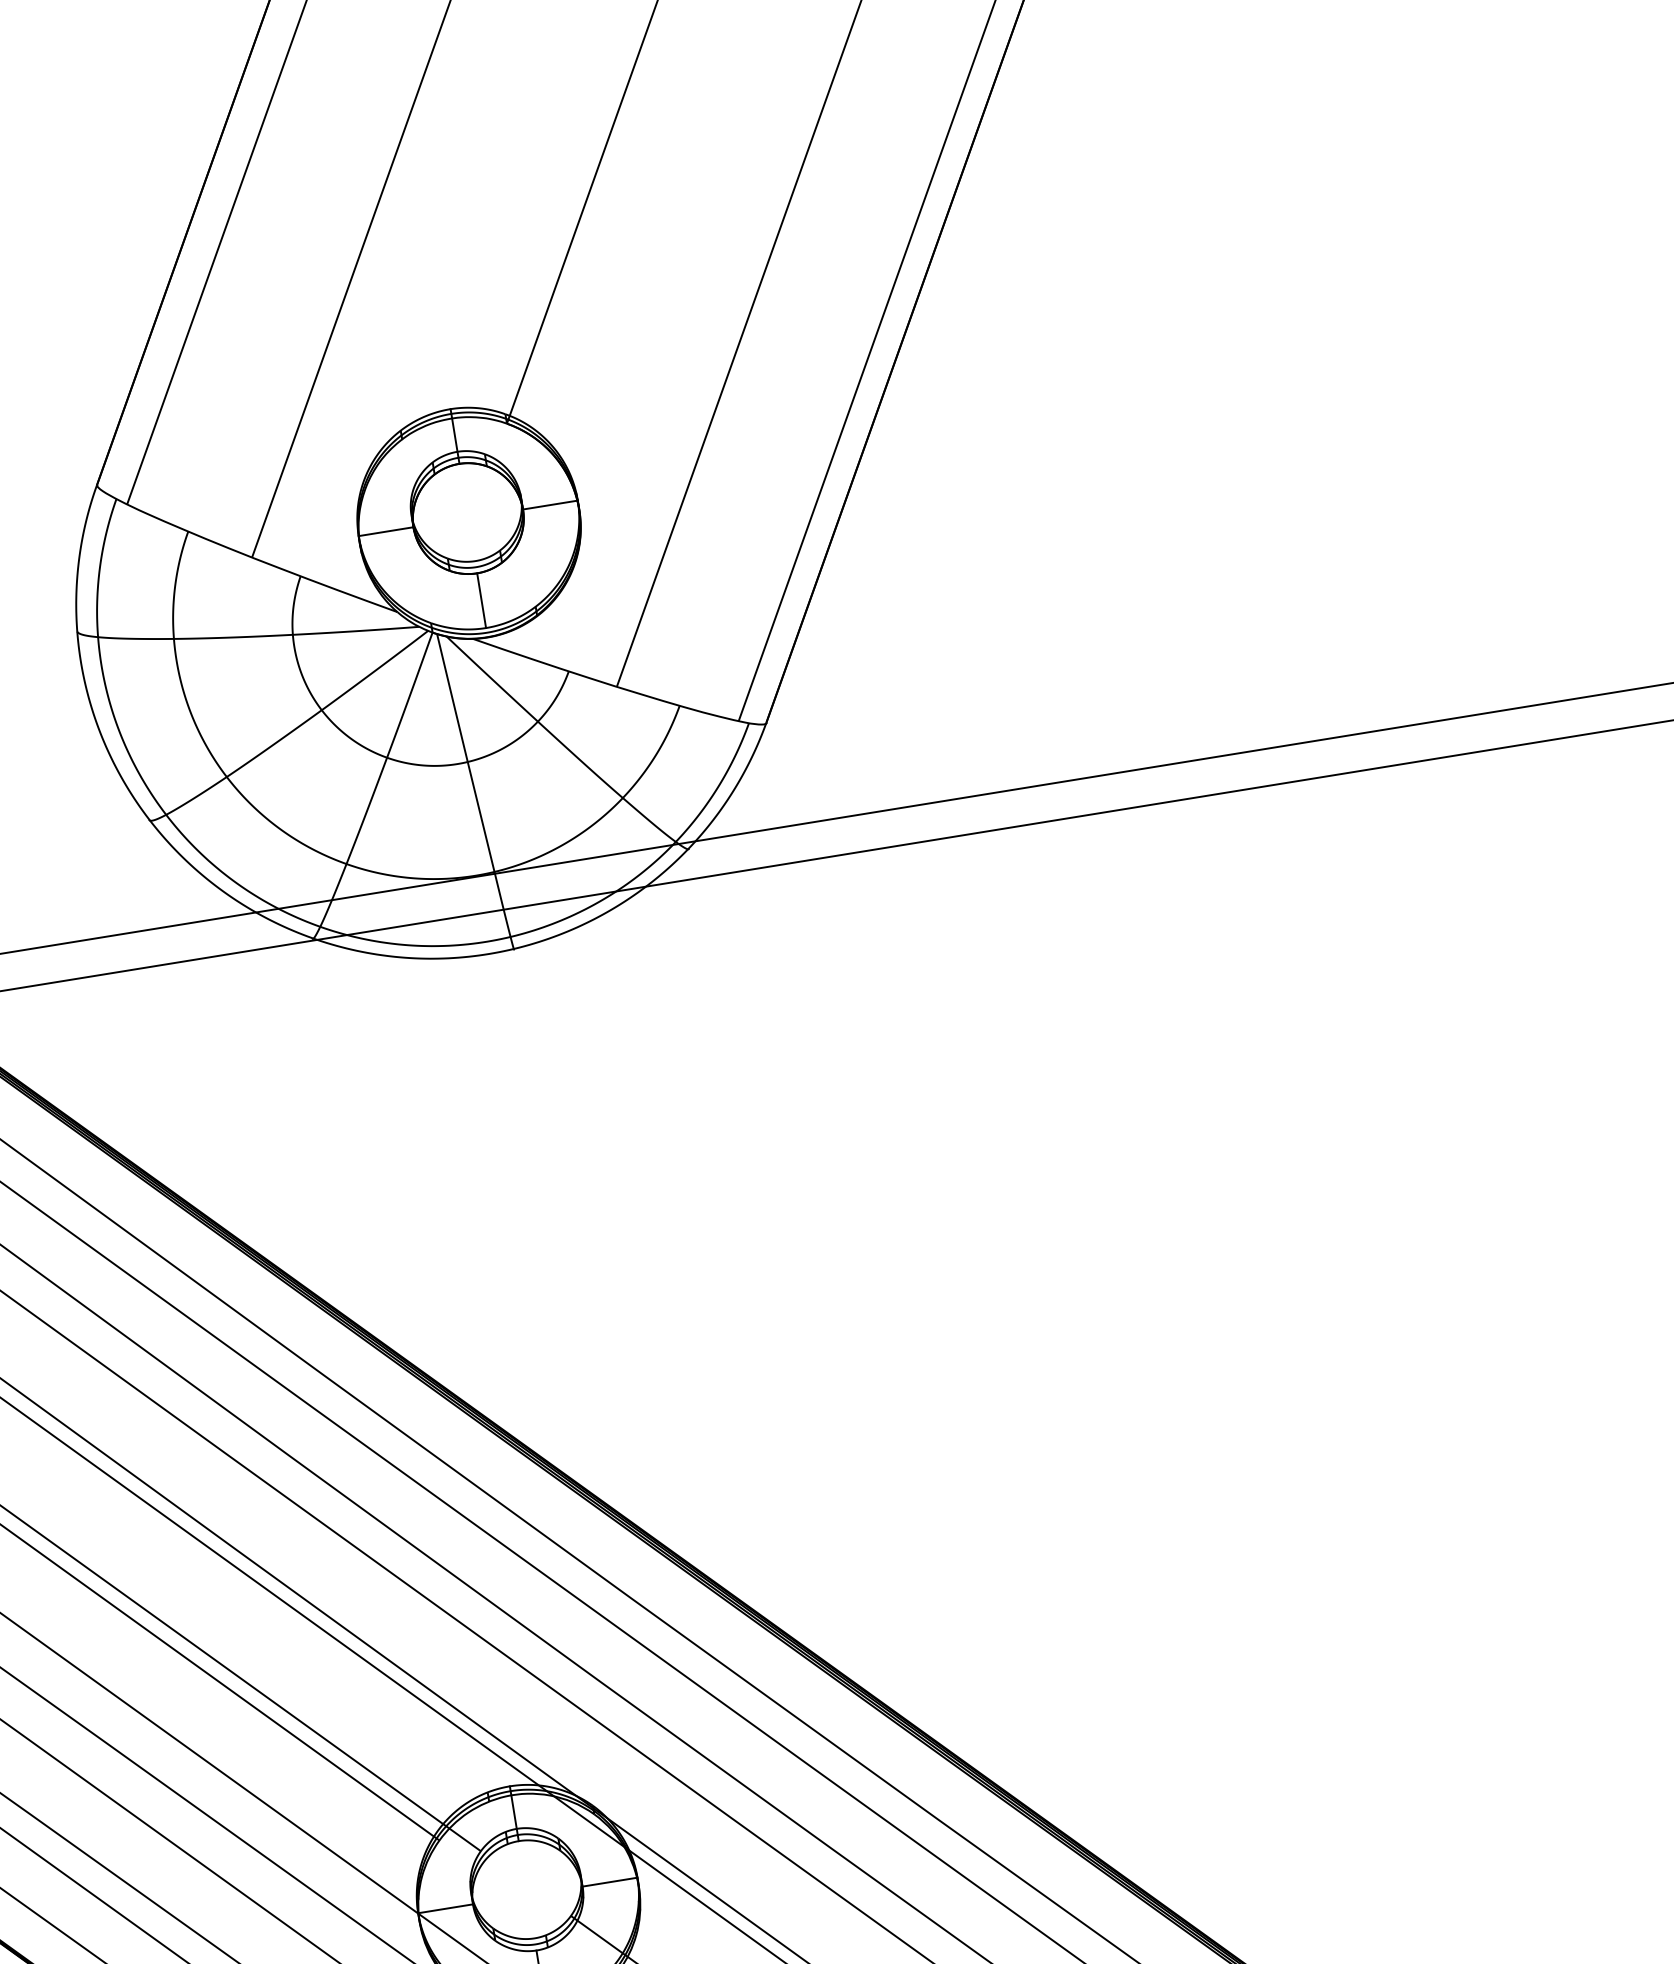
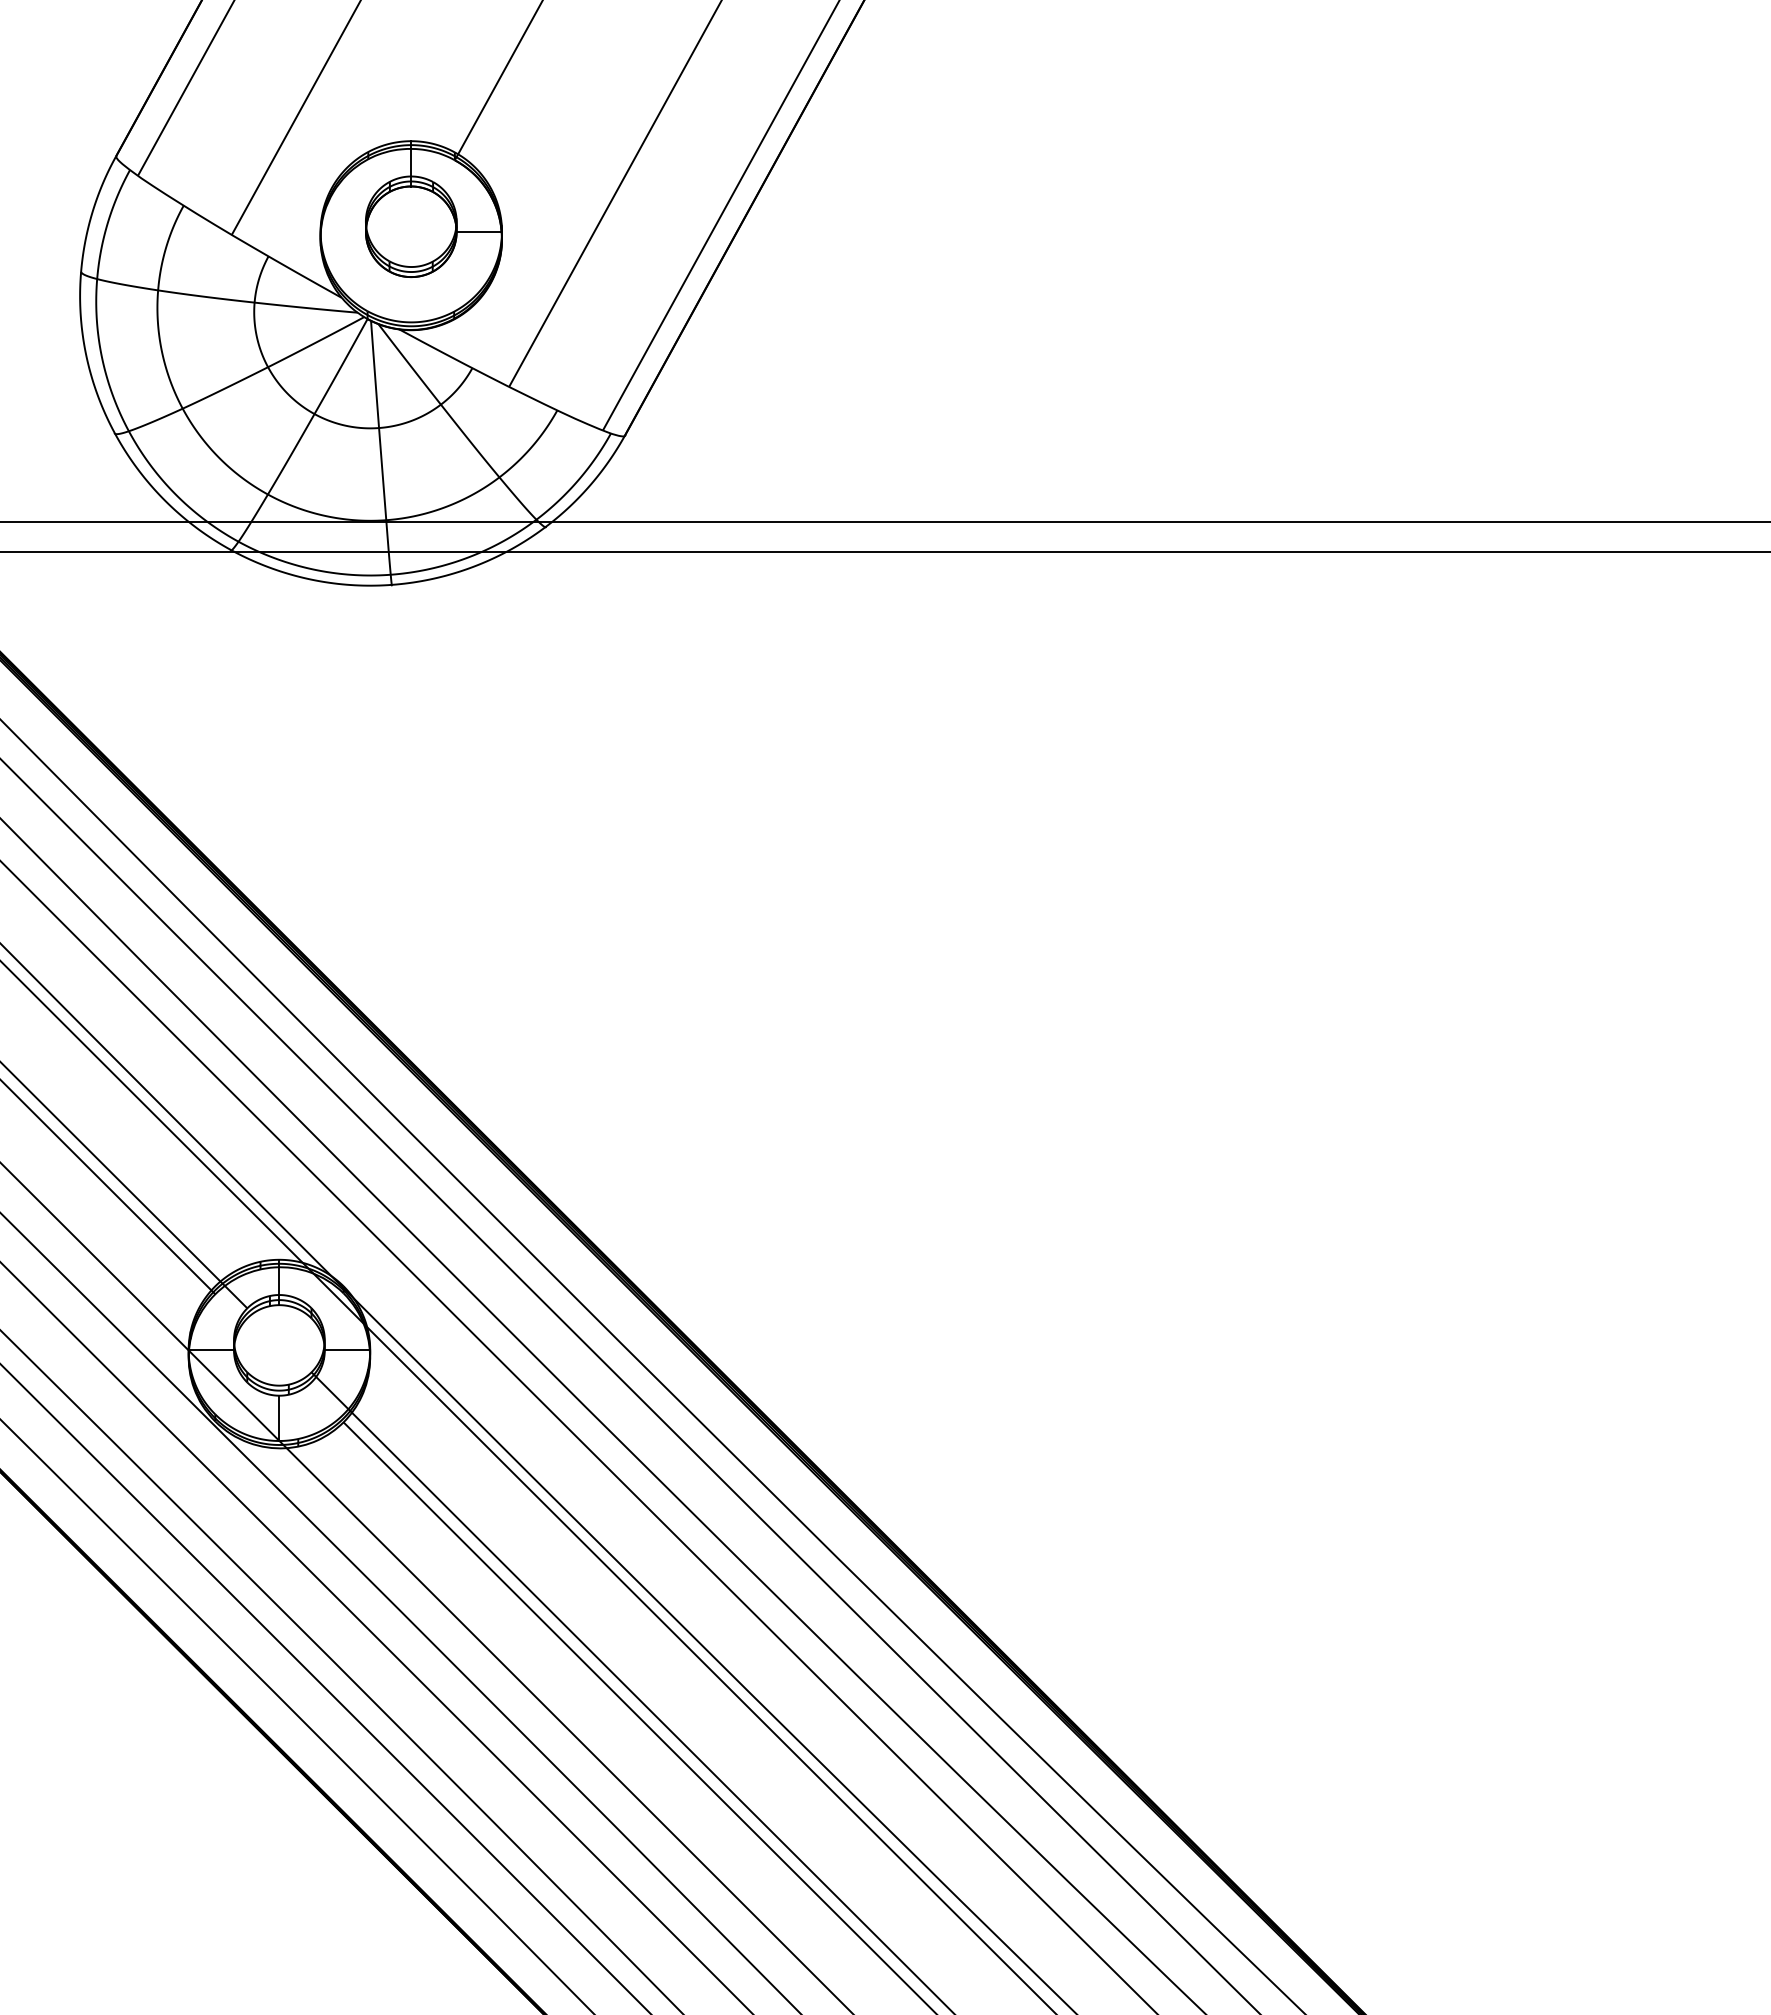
line: (385, 531) -> (342, 231), removed
line: (481, 600) -> (411, 299), removed

